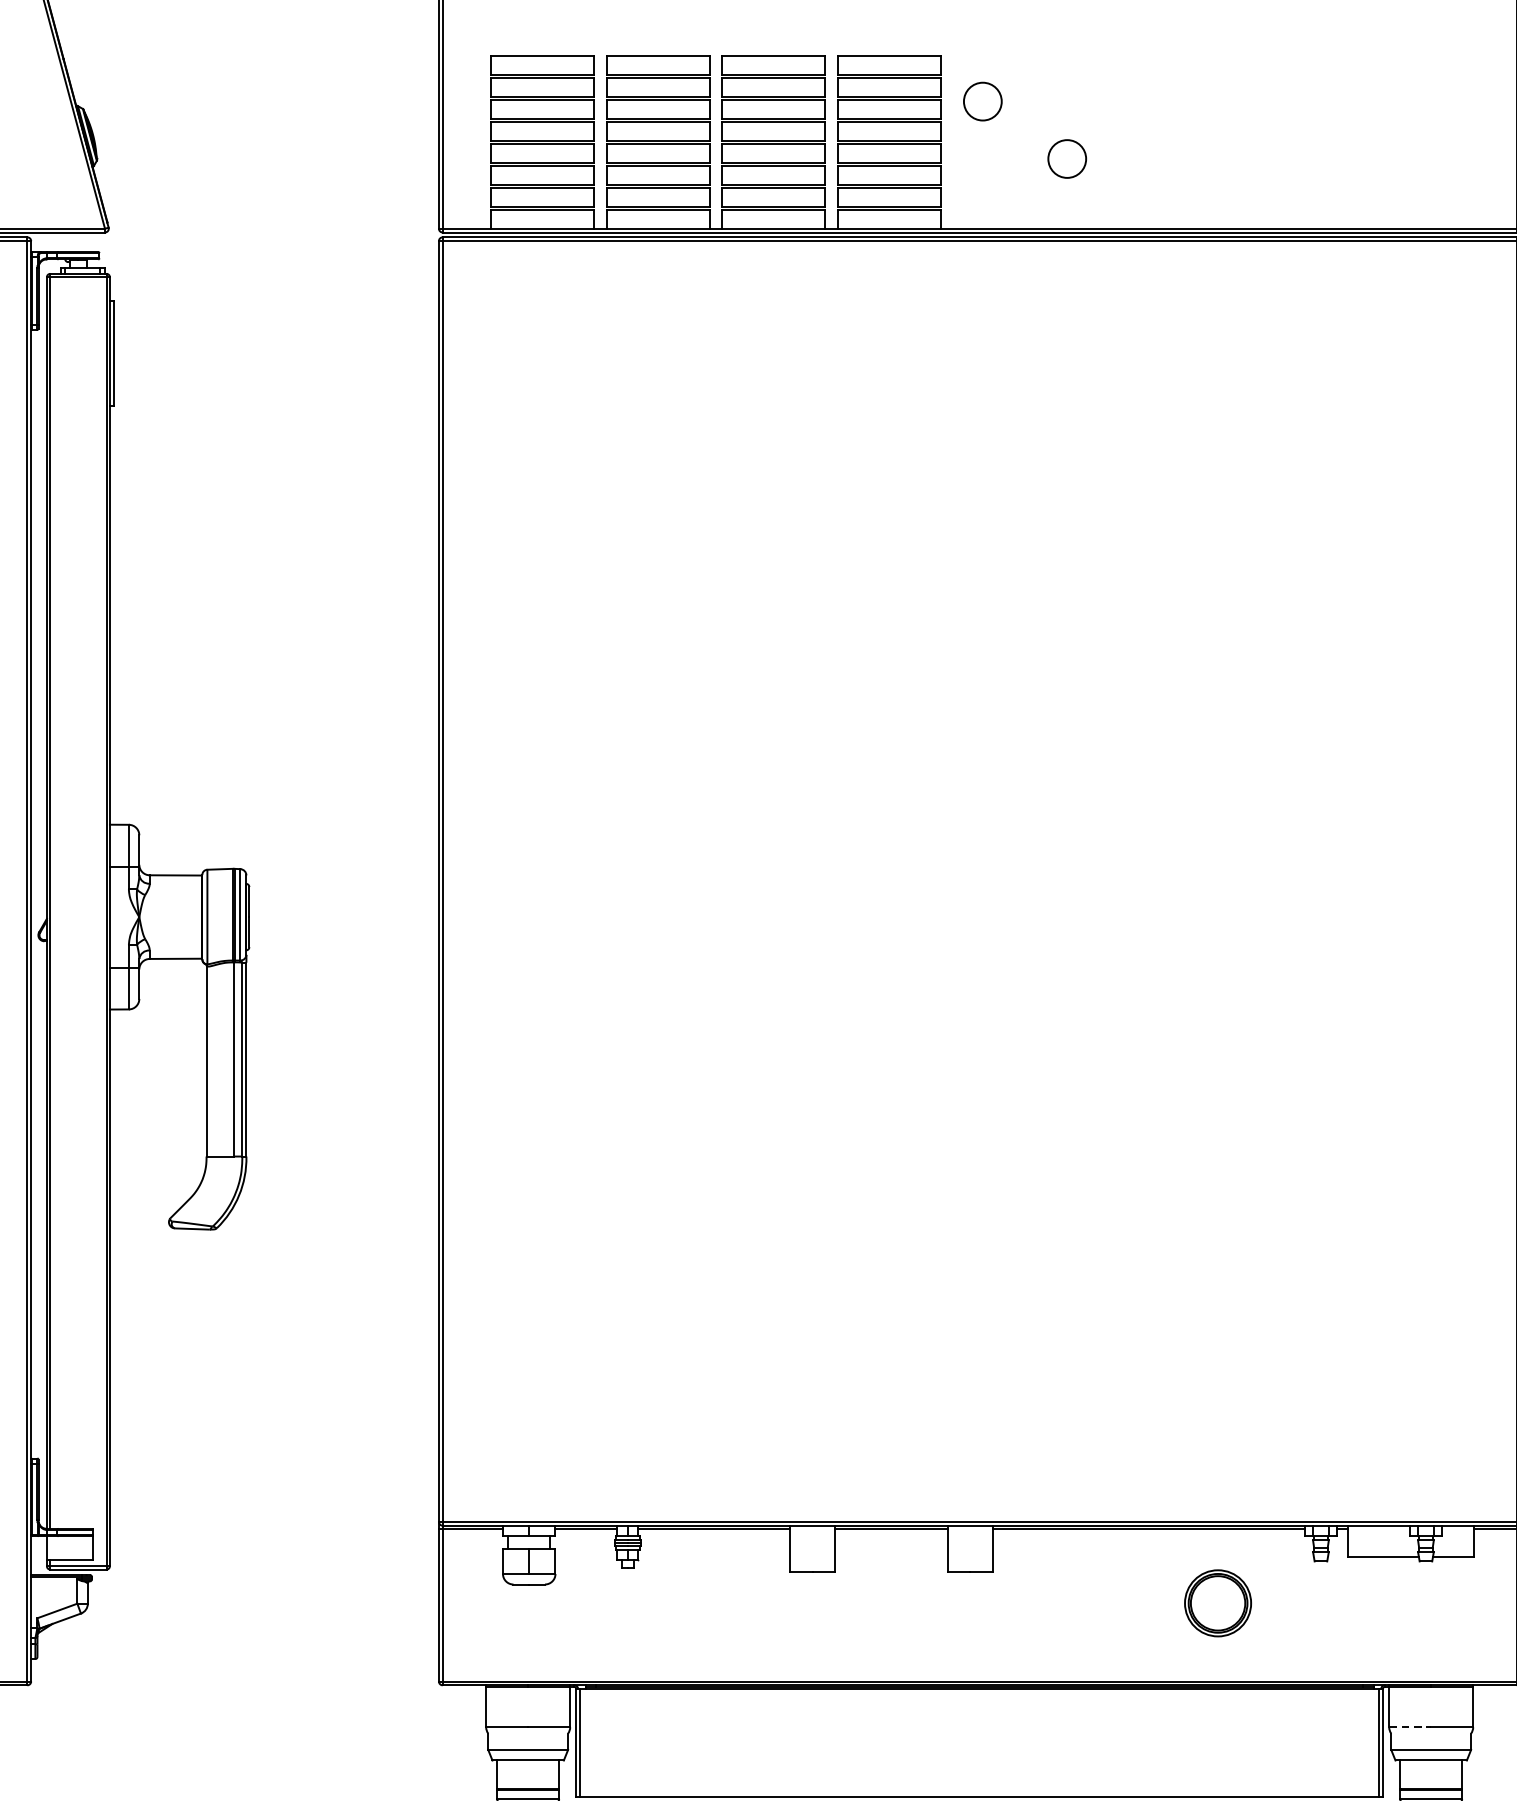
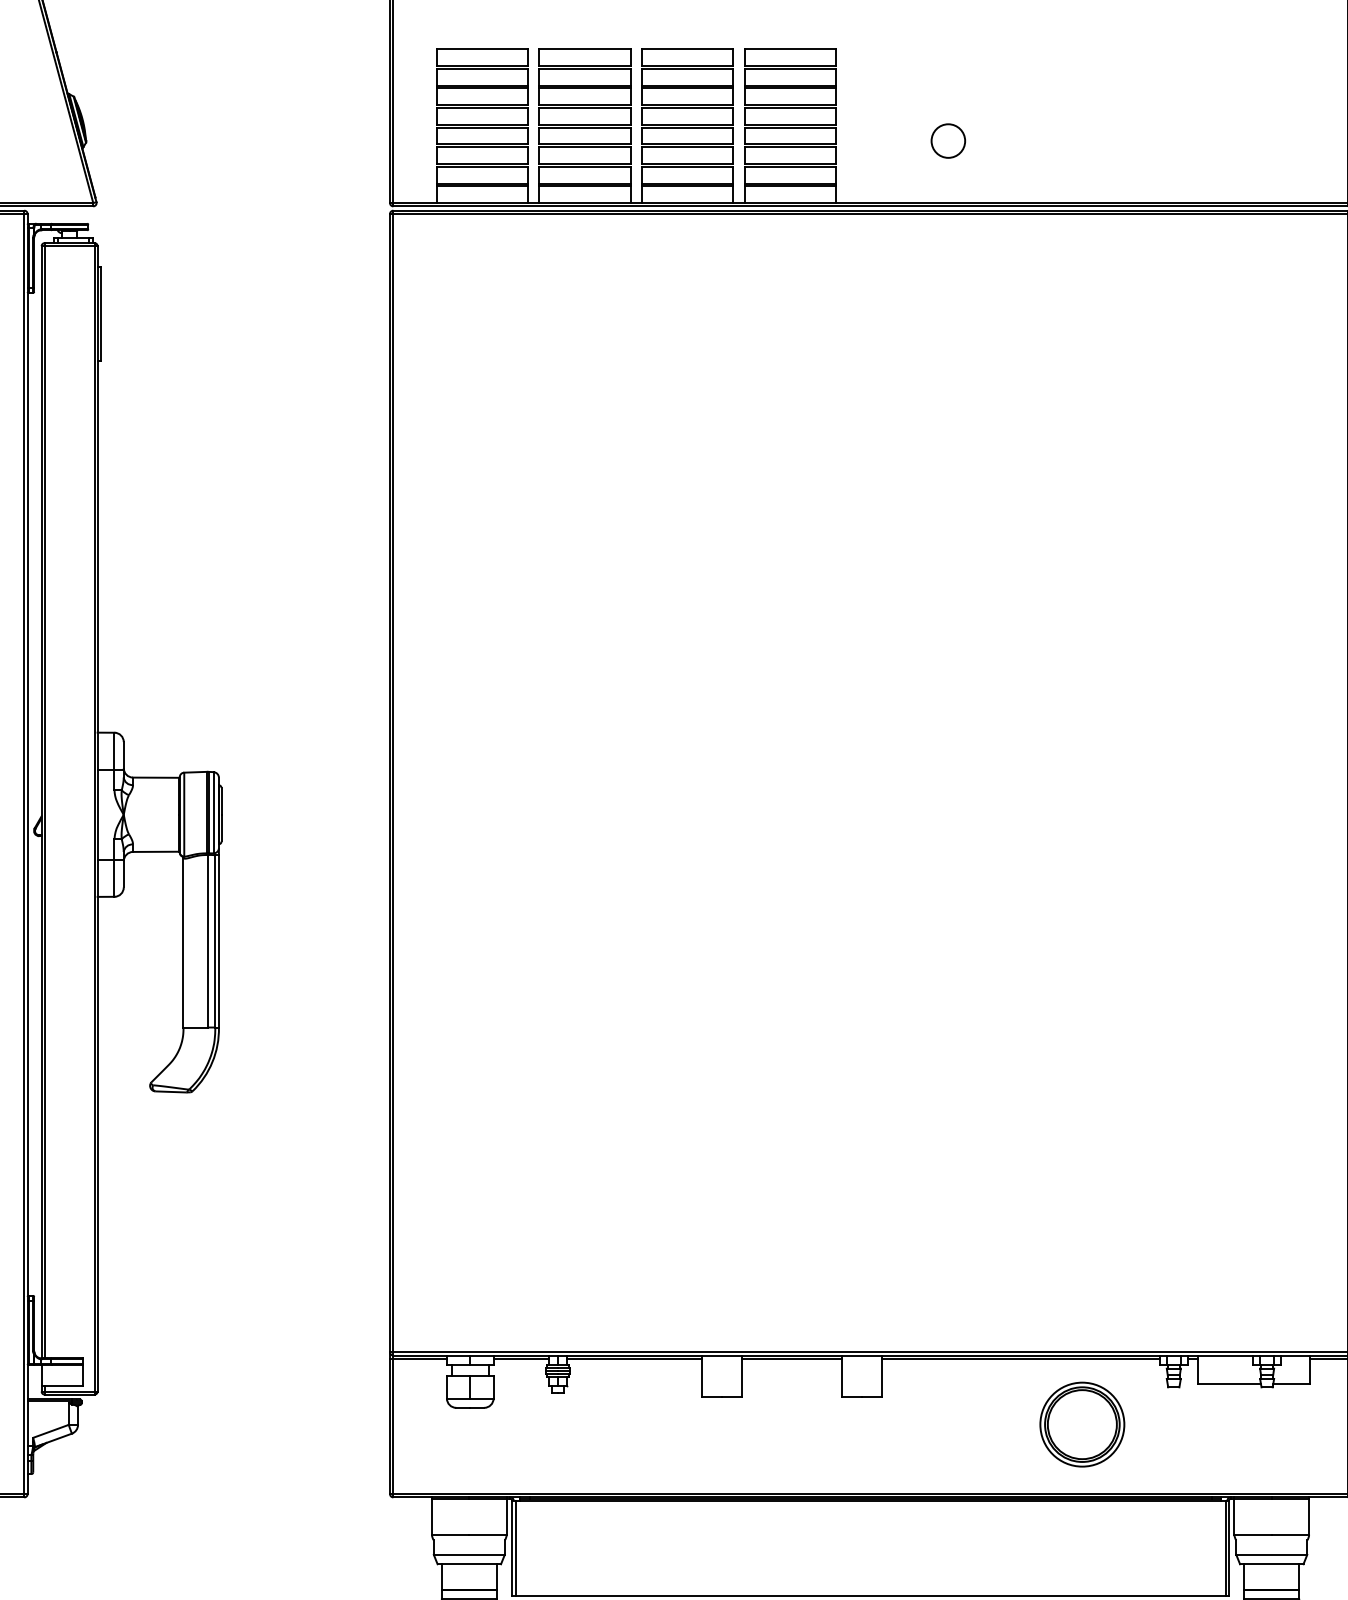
circle: (982, 100) -> (873, 89), removed
part: (1218, 1603) -> (1082, 1424), size x1.43
line: (1410, 1727) -> (1253, 1534), dashed -> solid

